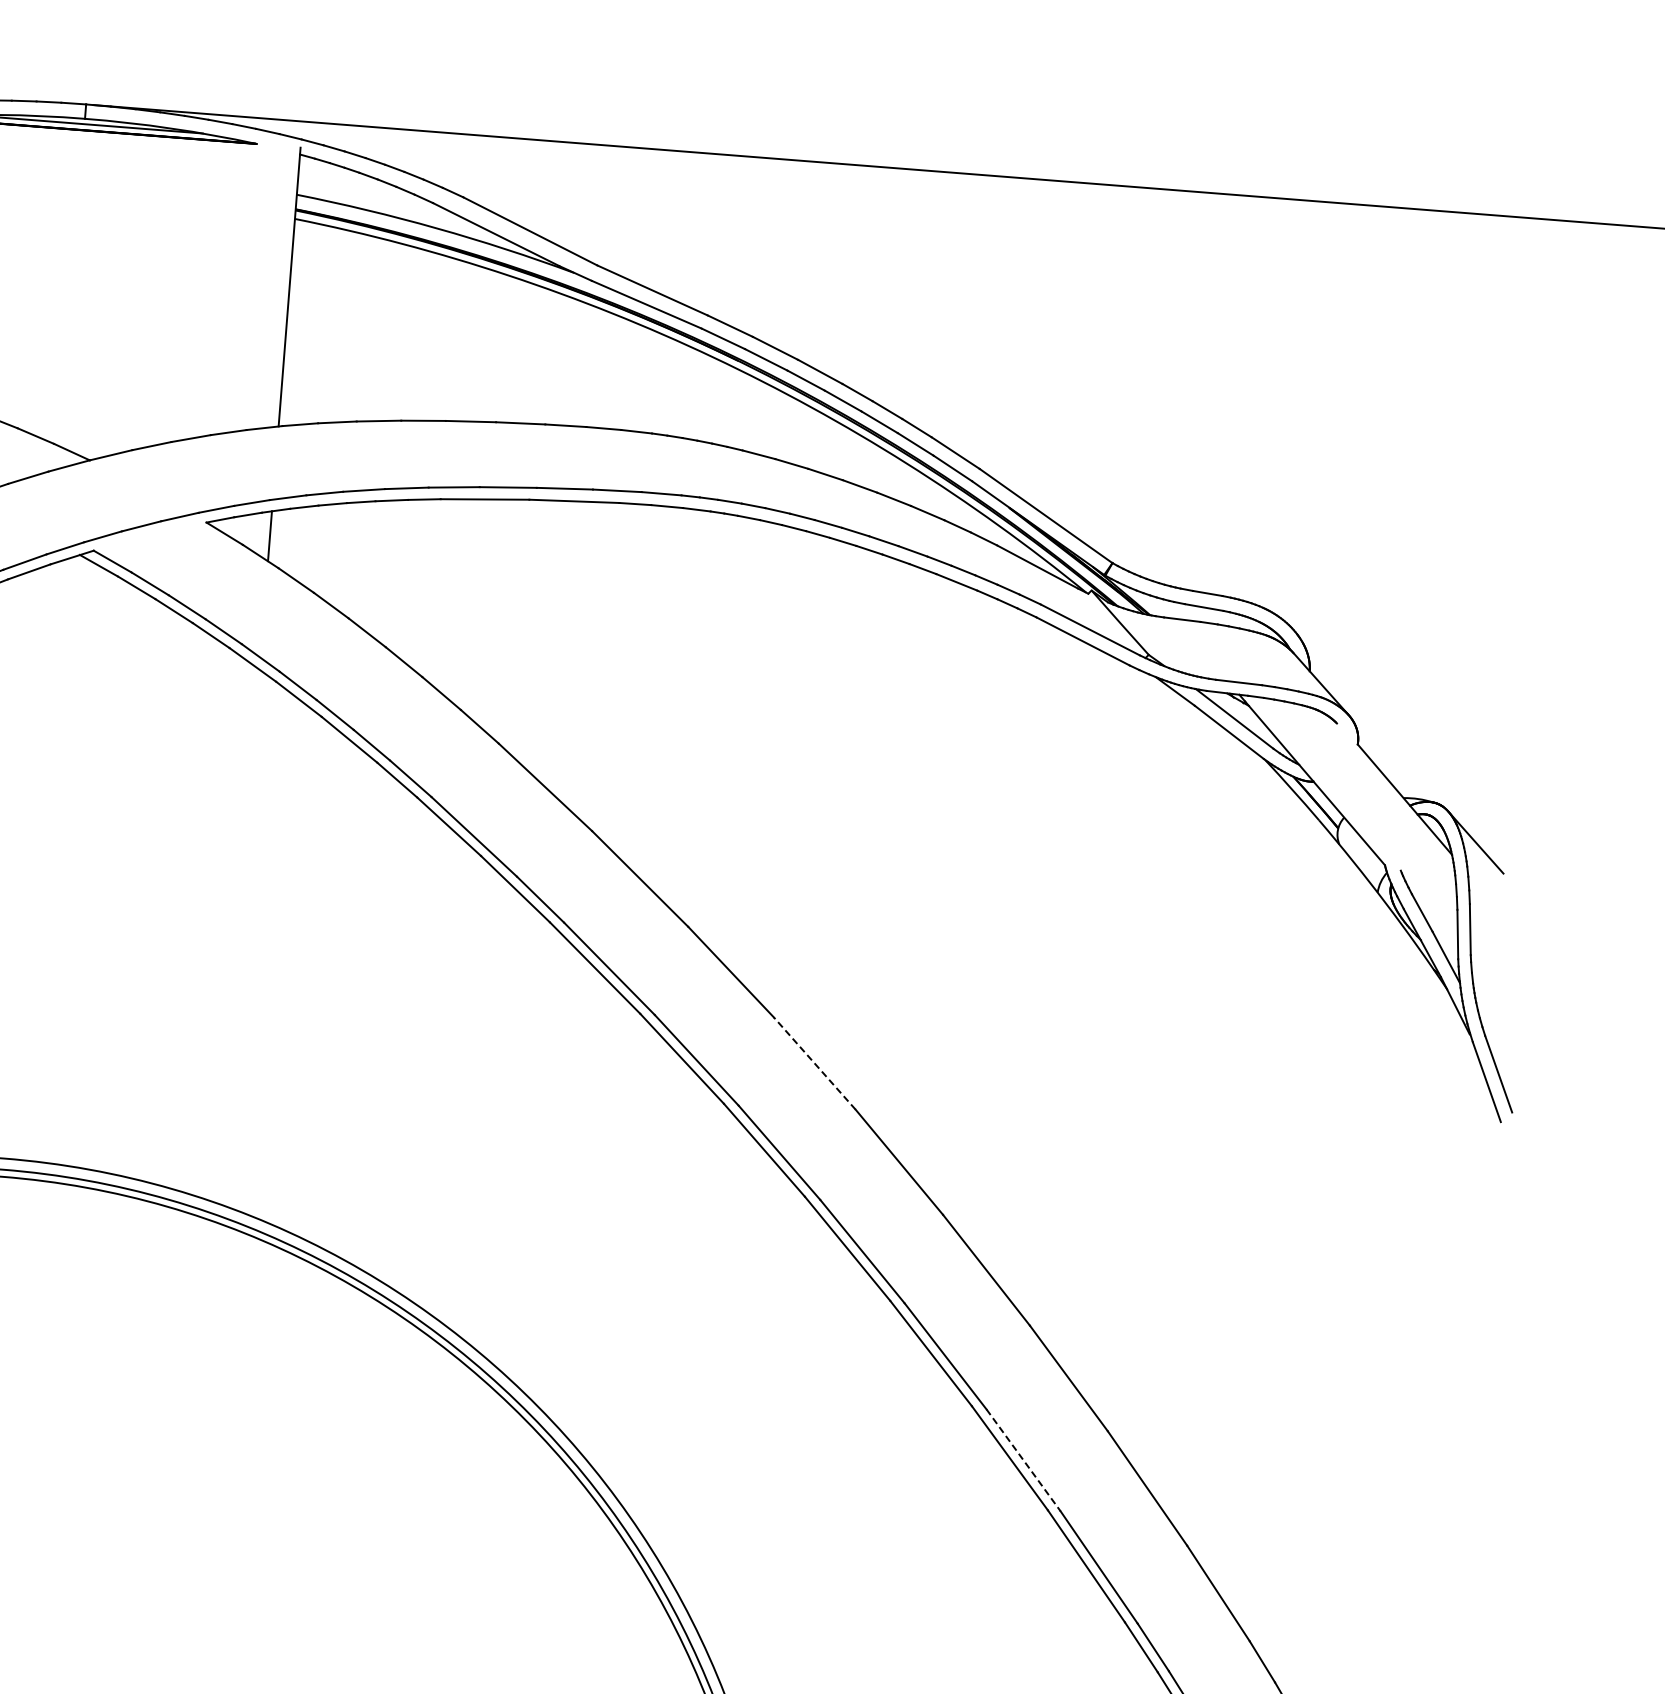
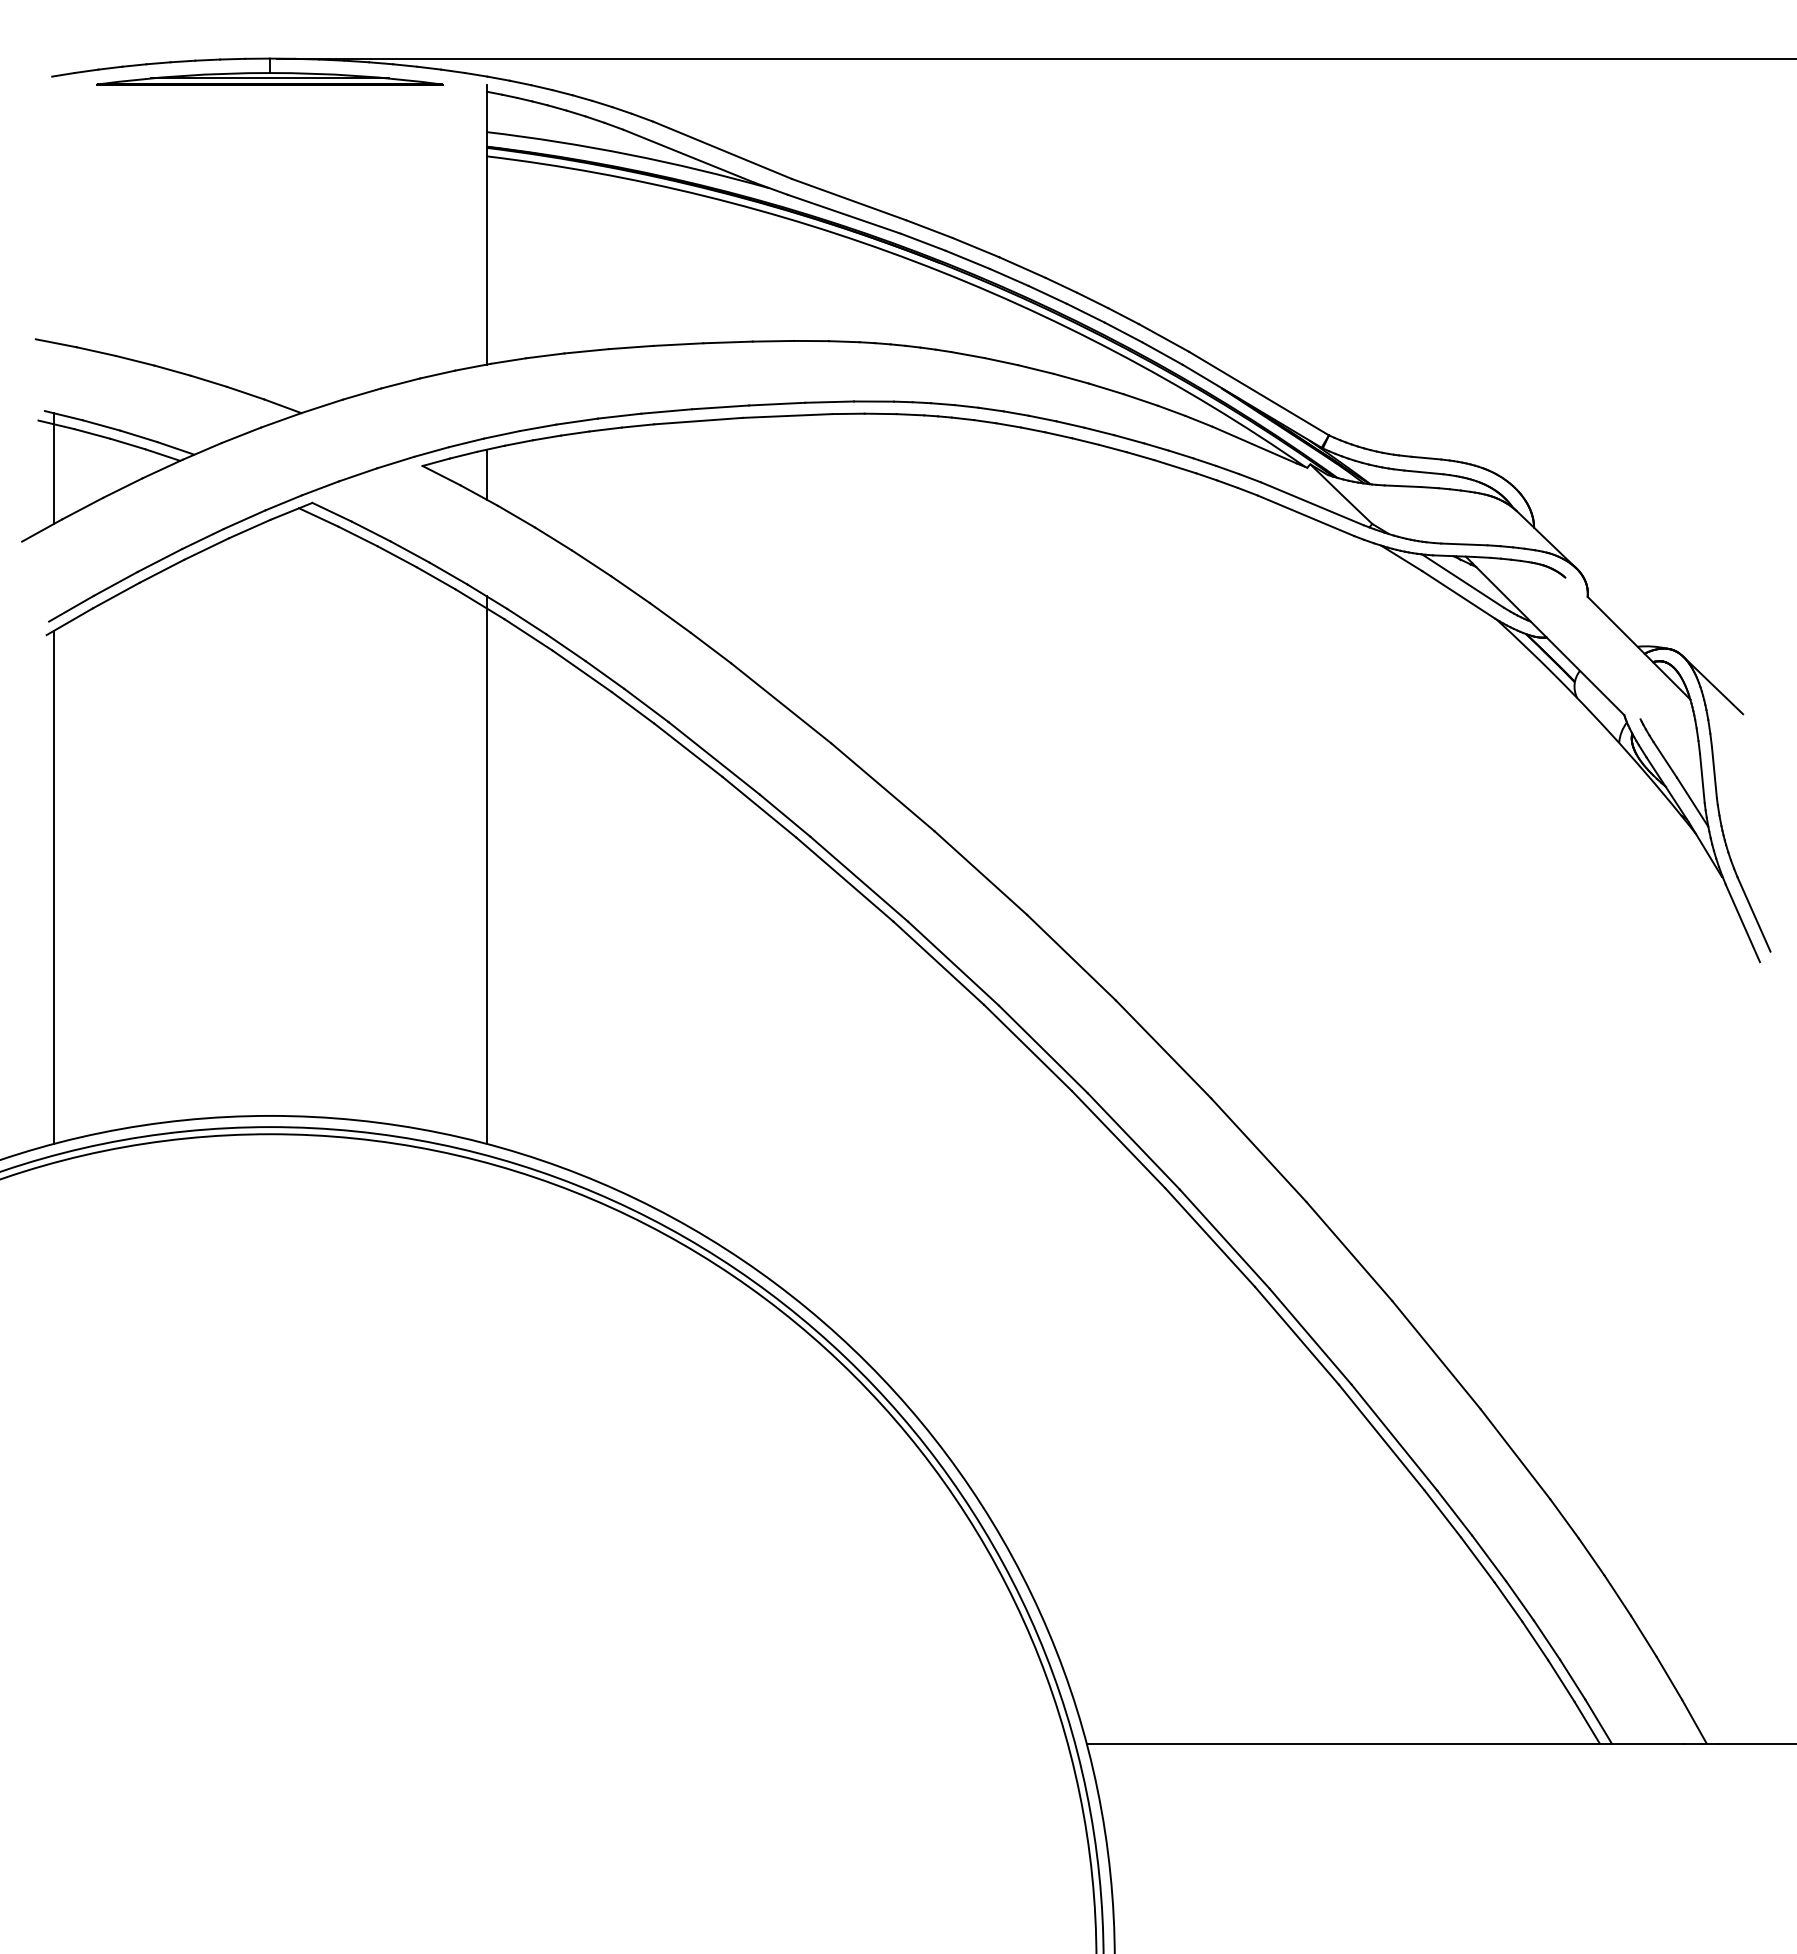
line: (238, 930) -> (486, 870), added
line: (814, 1063) -> (1071, 957), dashed -> solid
line: (1024, 1461) -> (1311, 1337), dashed -> solid

